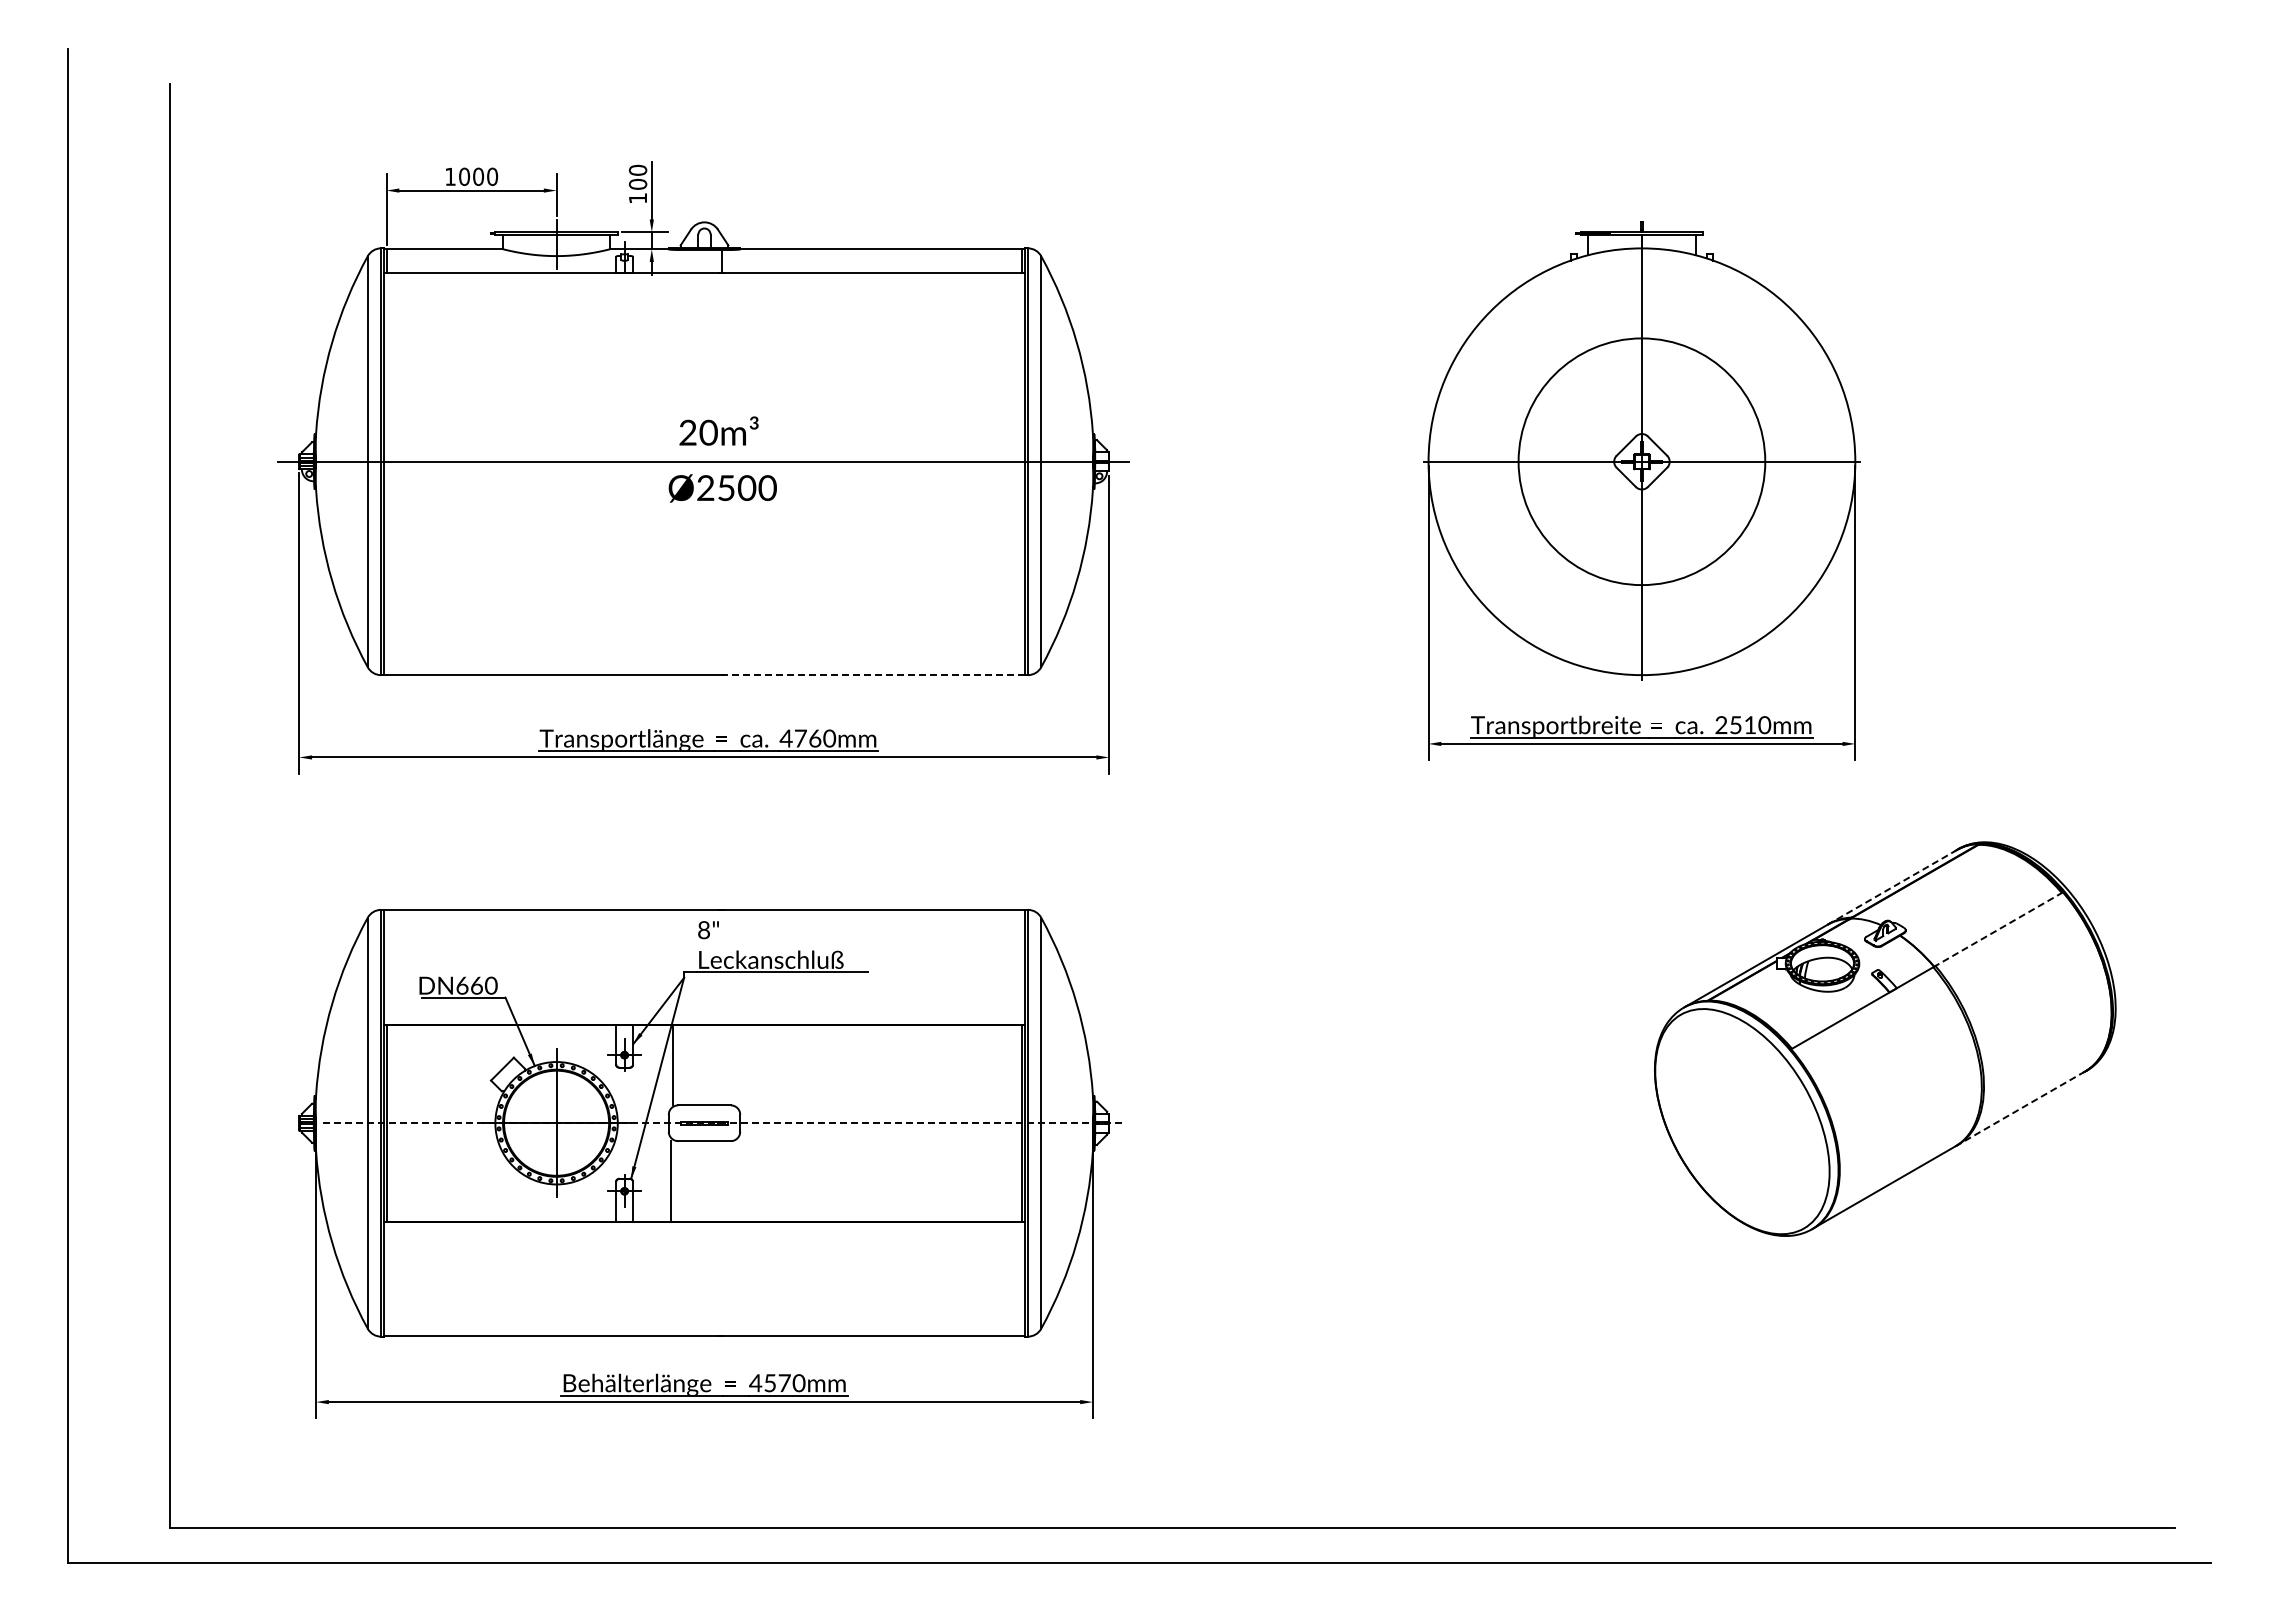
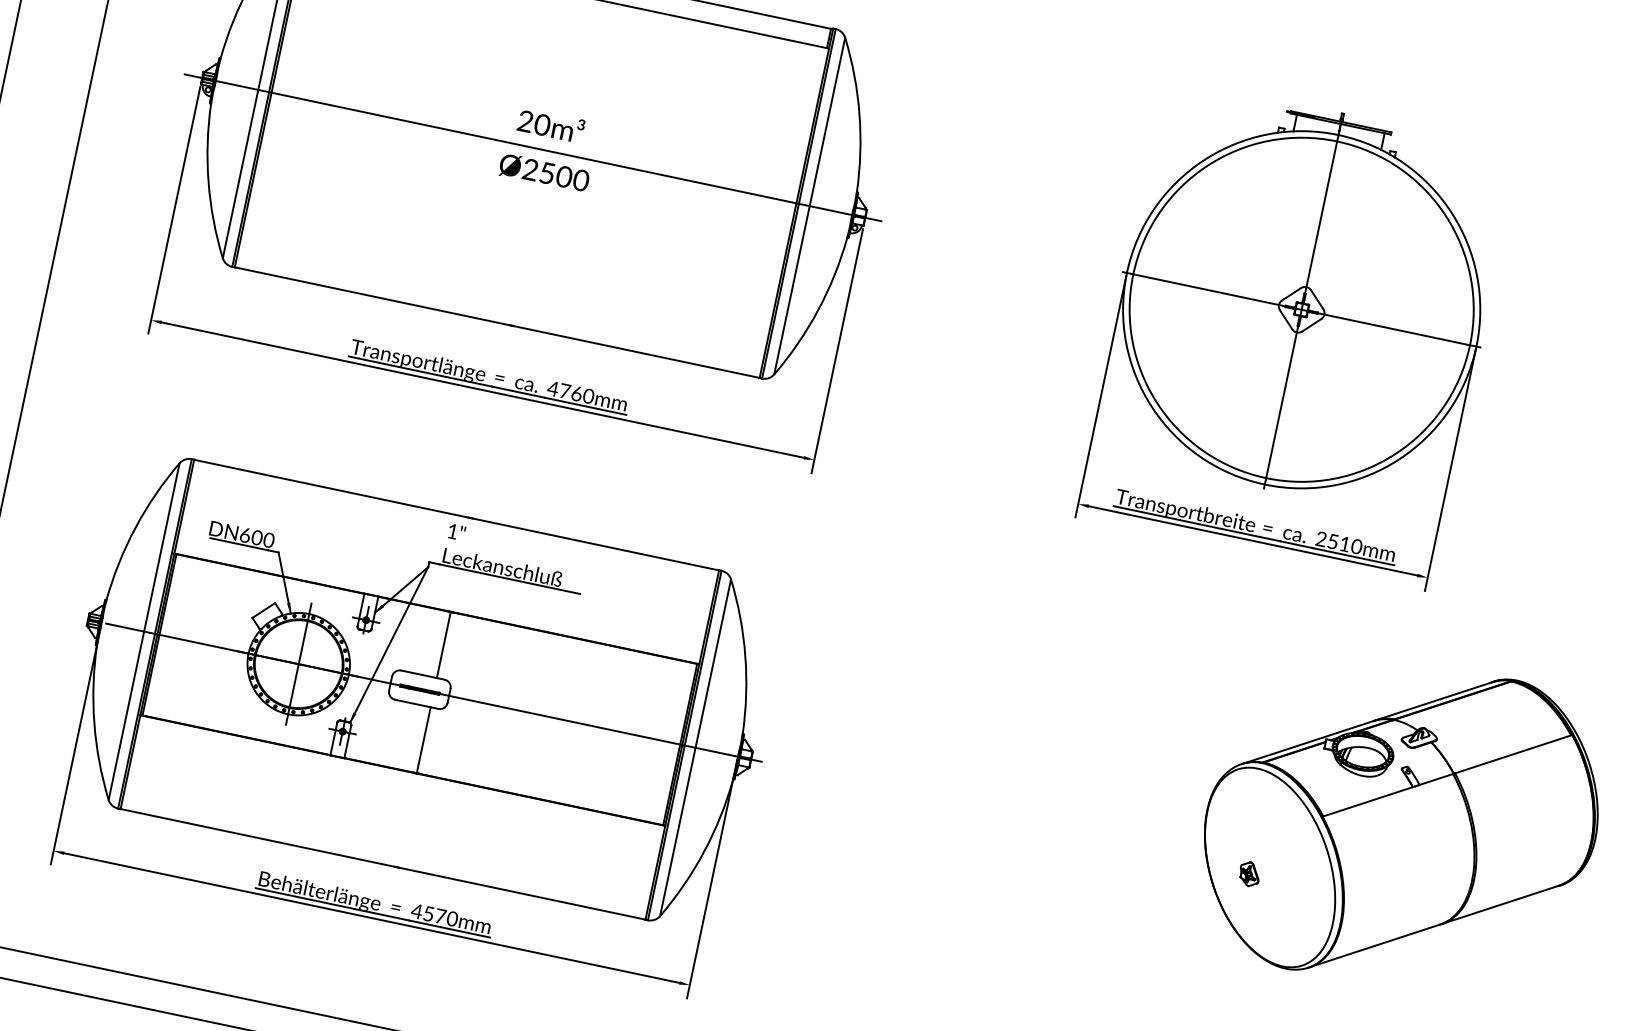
circle: (1641, 461) -> (1301, 309), size x1.67
line: (871, 674) -> (634, 351), dashed -> solid
line: (1892, 887) -> (1433, 701), dashed -> solid
line: (1998, 929) -> (1512, 754), dashed -> solid
text: (704, 930) -> (453, 531), 8" -> 1"
text: (476, 985) -> (256, 537), DN660 -> DN600
line: (672, 1064) -> (443, 644), moved
line: (2020, 1108) -> (1500, 904), dashed -> solid
line: (721, 1123) -> (433, 692), dashed -> solid
part: (1720, 1134) -> (1249, 874), added
line: (670, 1181) -> (423, 740), moved

